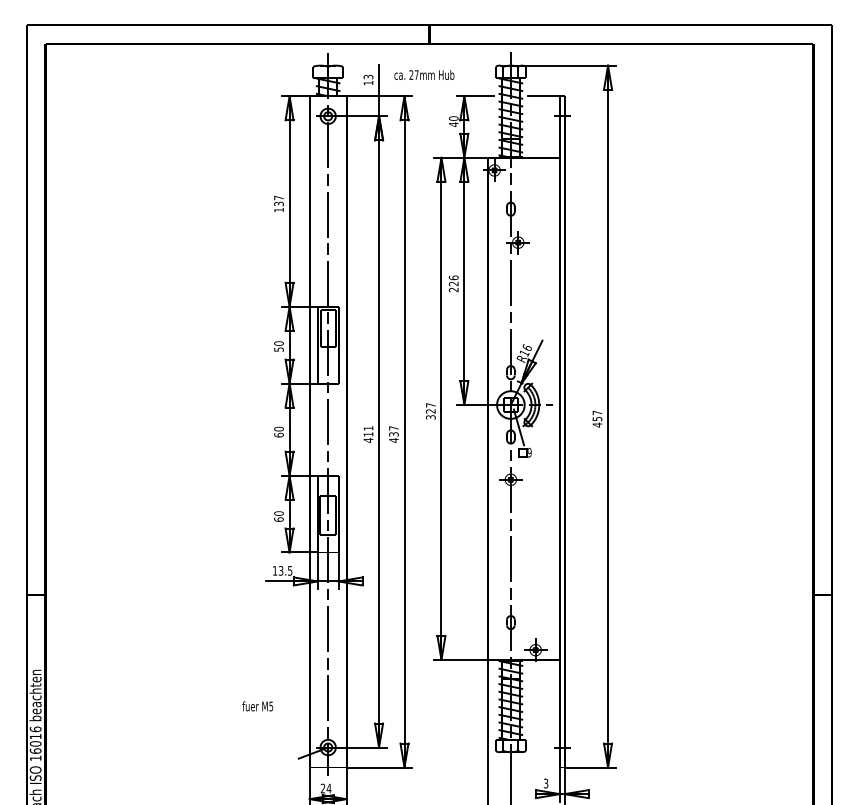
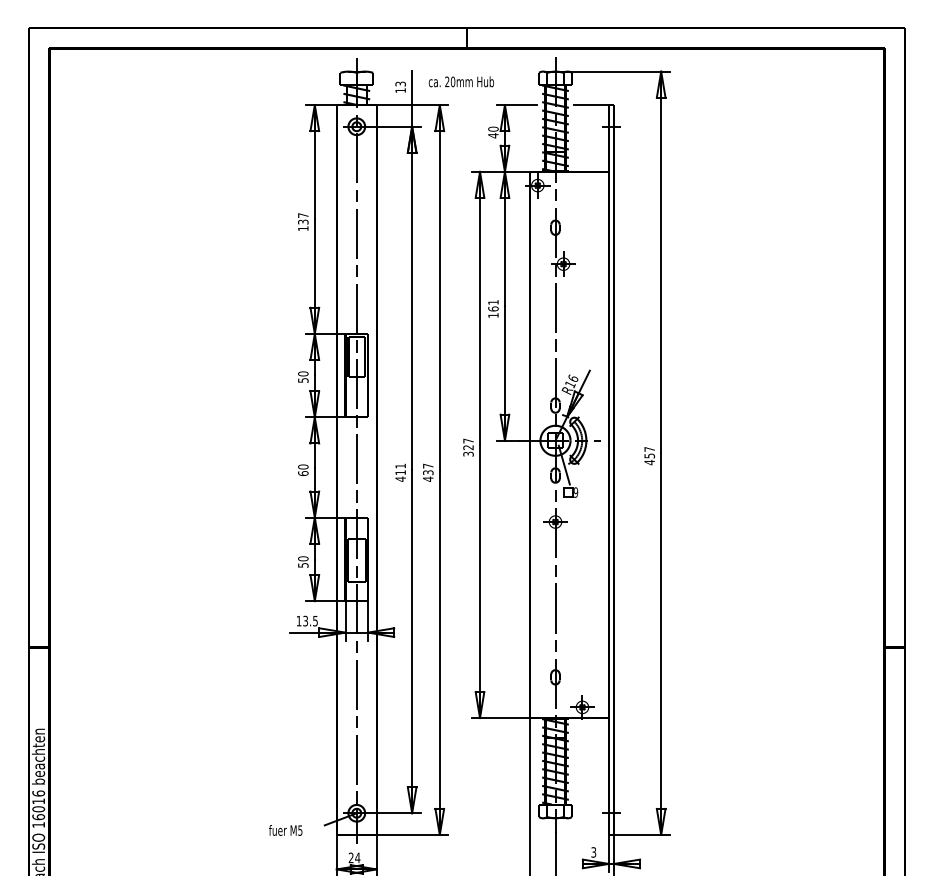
text: (416, 74) -> (452, 81), 27mm -> 20mm
text: (453, 283) -> (493, 308), 226 -> 161
text: (278, 519) -> (302, 565), 60 -> 50
text: (257, 706) -> (285, 830), moved

